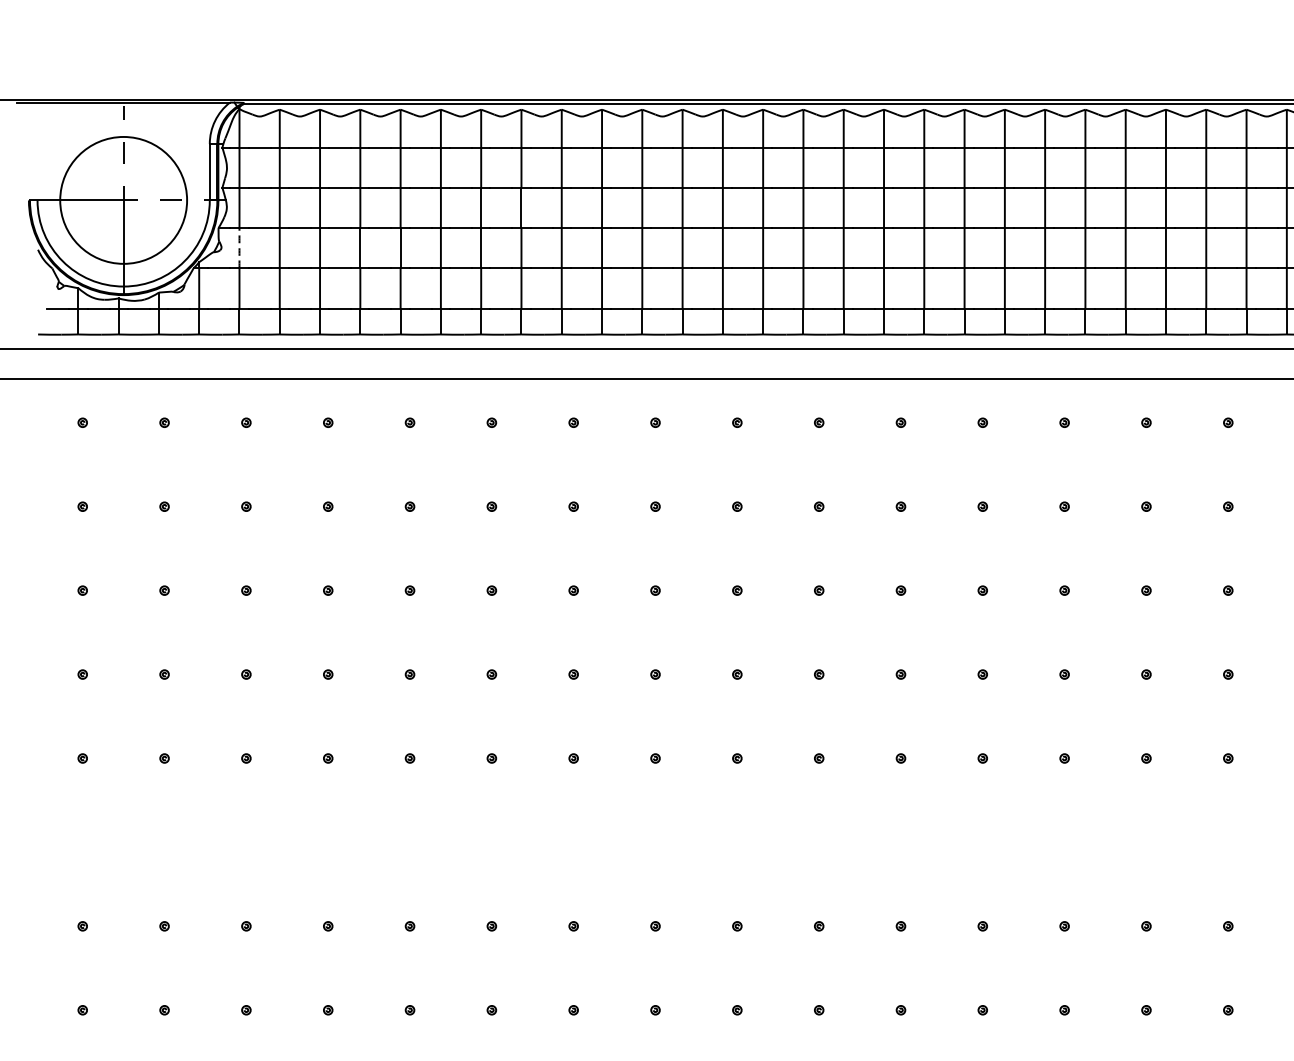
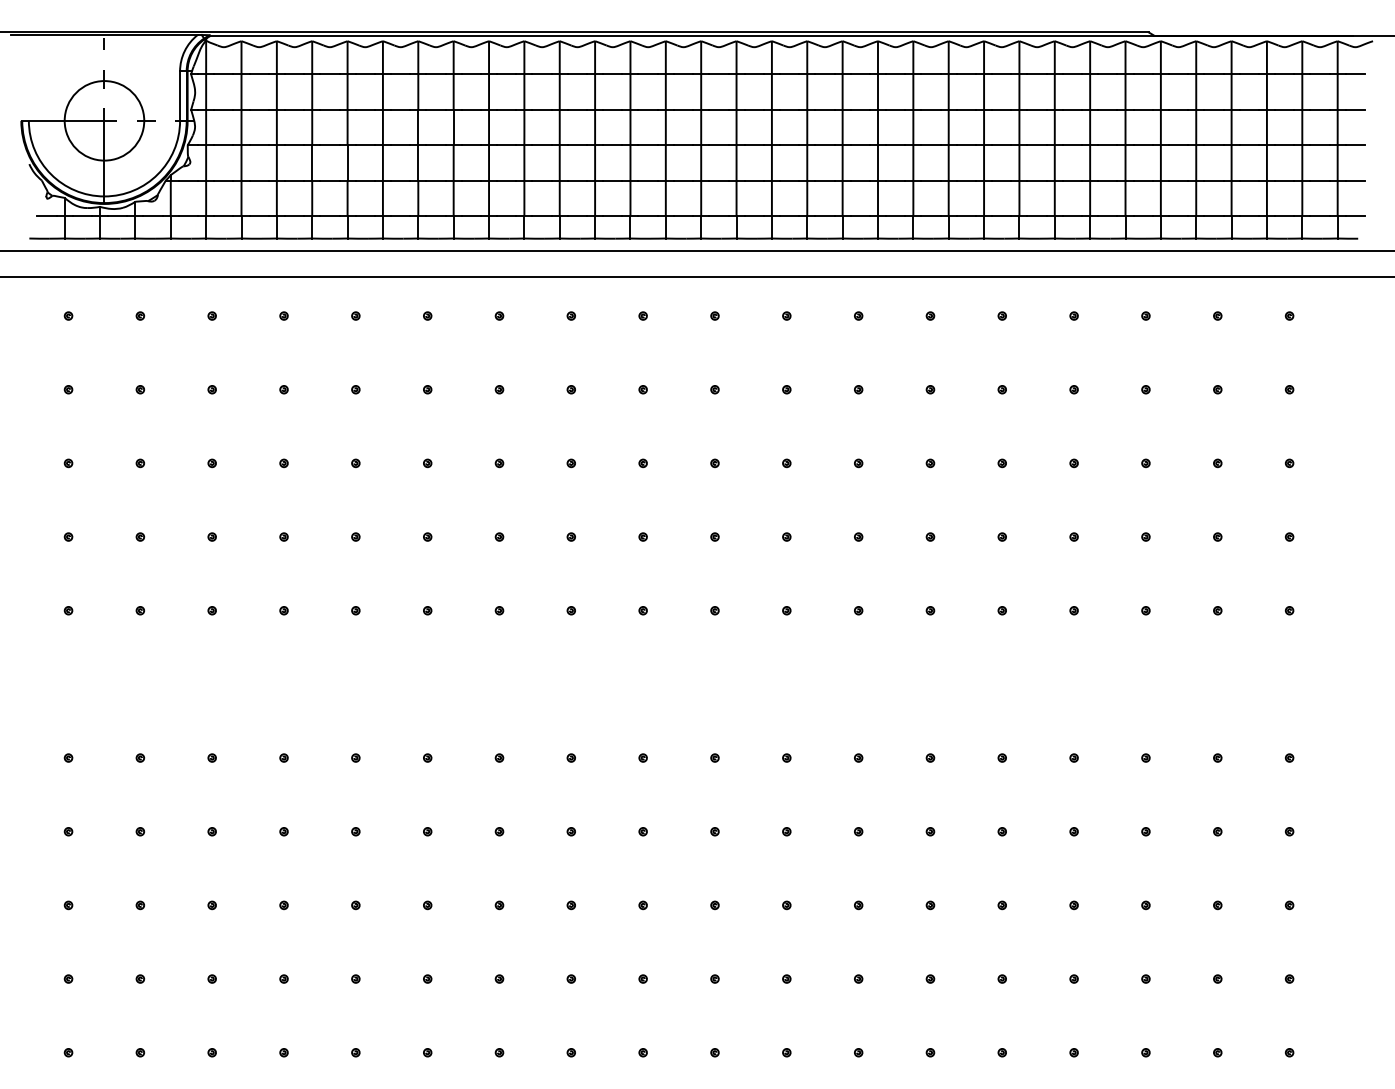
circle: (123, 200) -> (104, 120), size x0.71
arc: (239, 247) -> (206, 162), dashed -> solid

